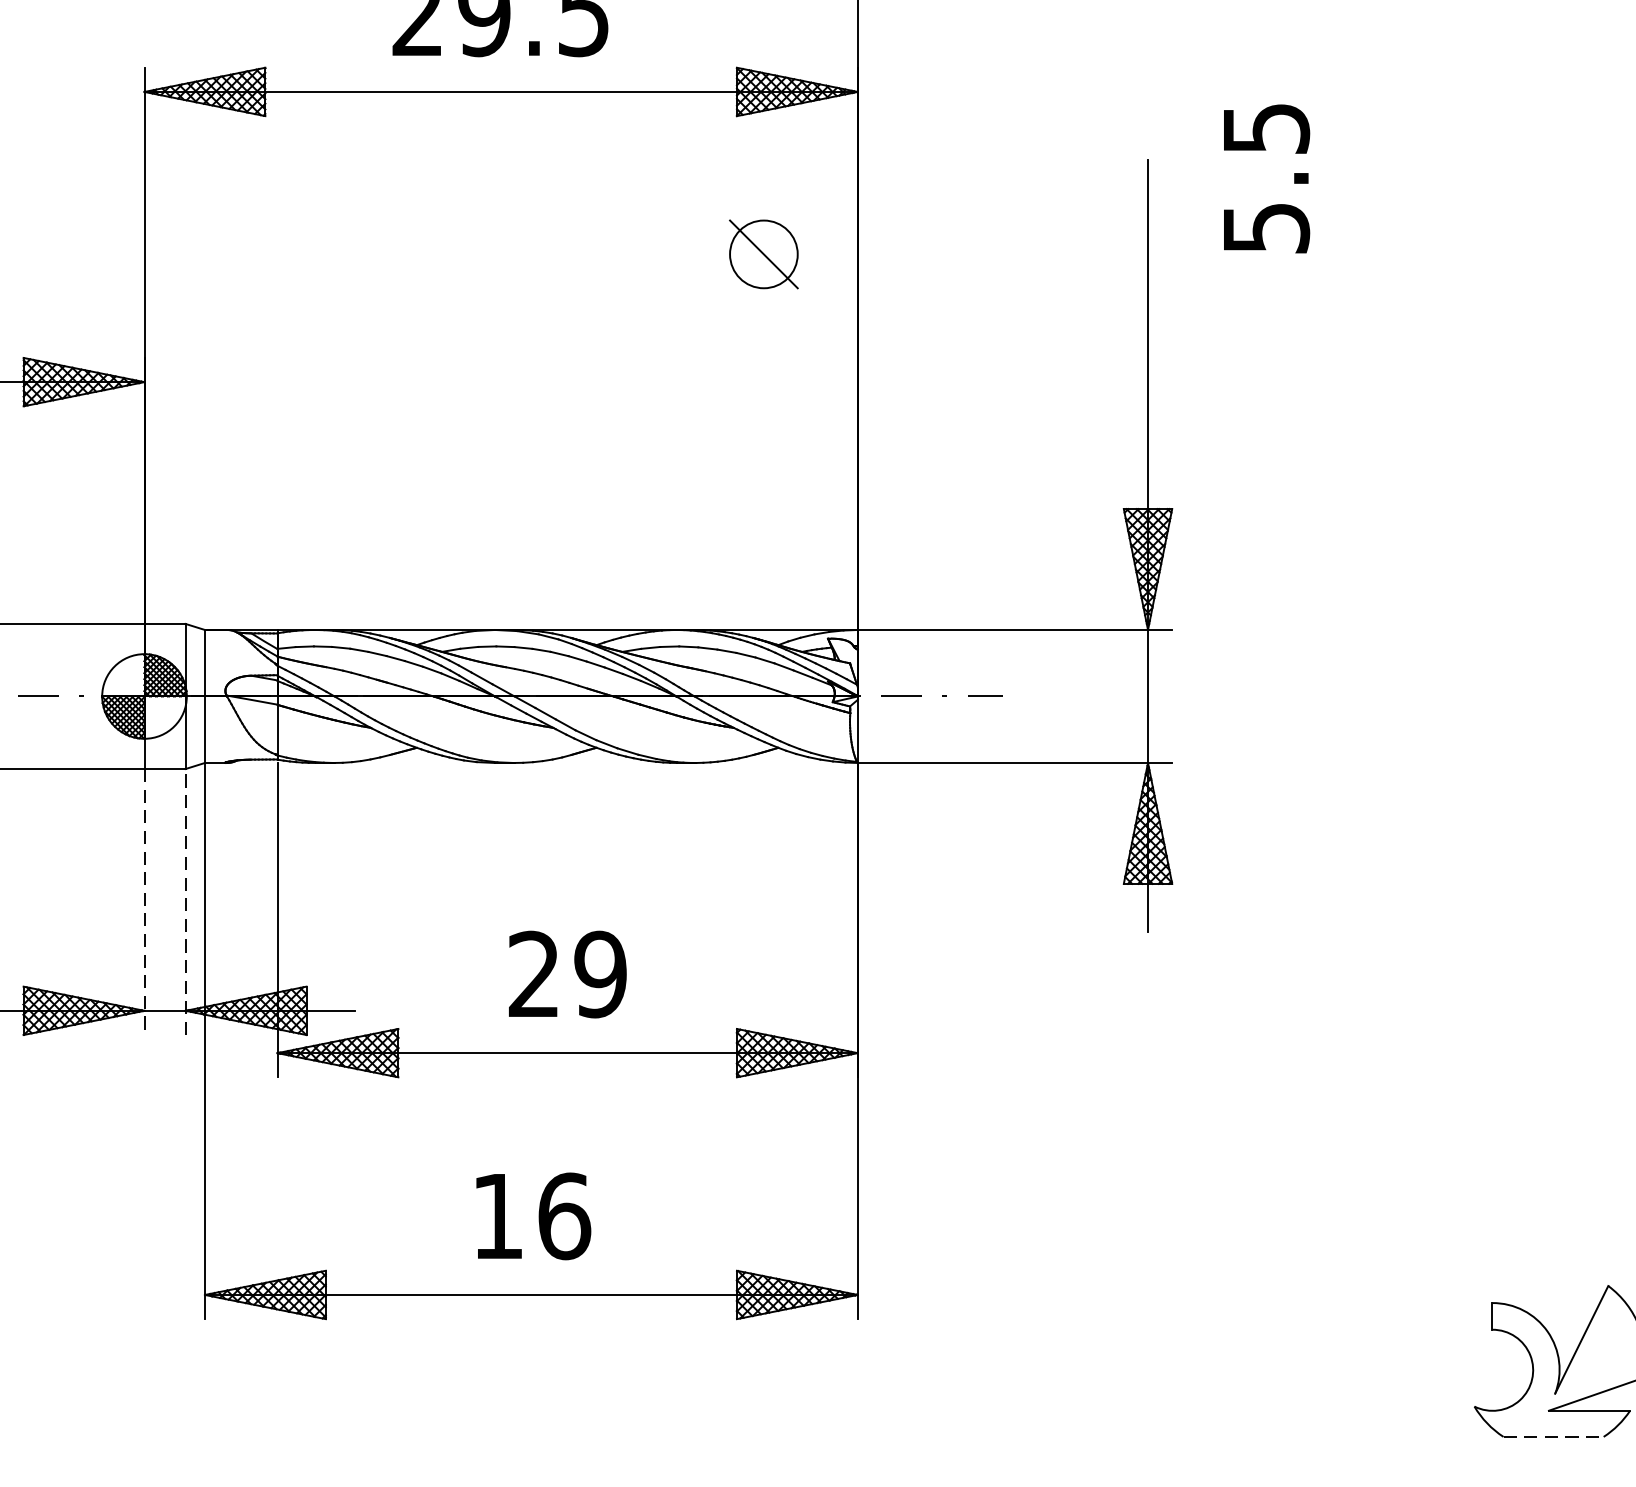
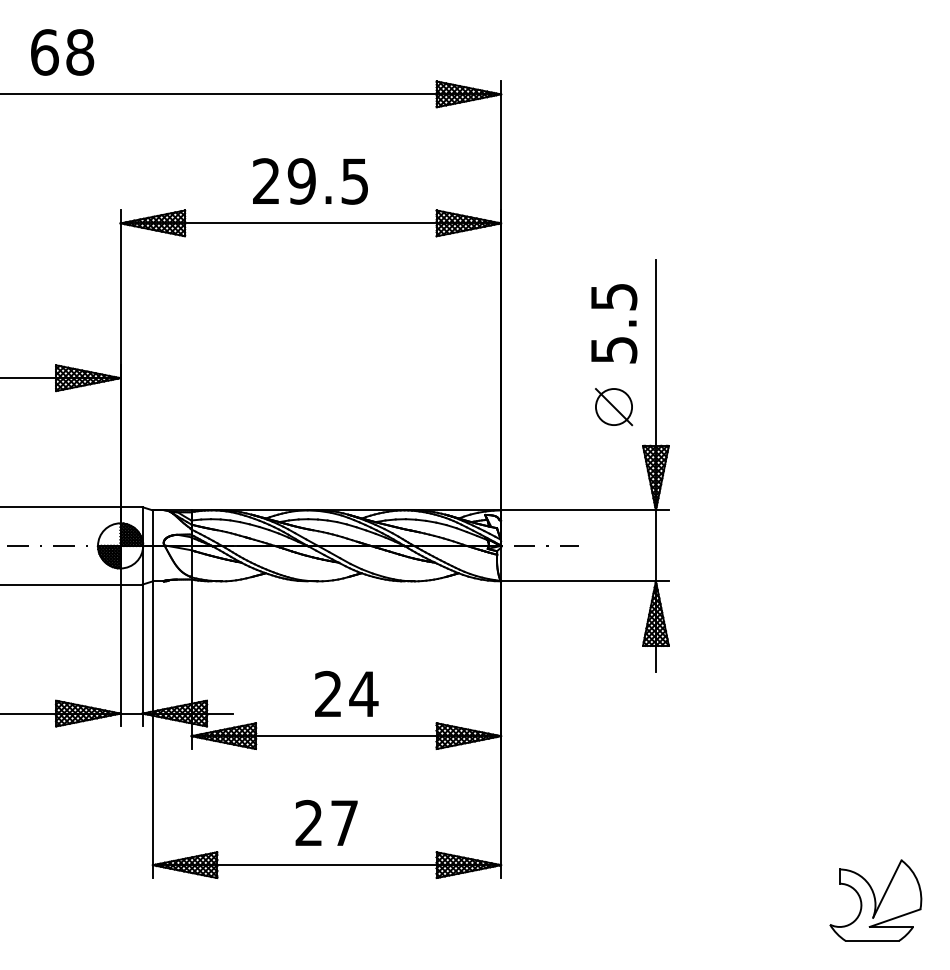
text: (1267, 178) -> (614, 323), moved
part: (764, 255) -> (614, 407), moved
line: (144, 901) -> (120, 655), dashed -> solid
line: (185, 901) -> (142, 655), dashed -> solid
text: (599, 973) -> (363, 693), 29 -> 24
text: (530, 1214) -> (326, 822), 16 -> 27
line: (1553, 1436) -> (872, 940), dashed -> solid

